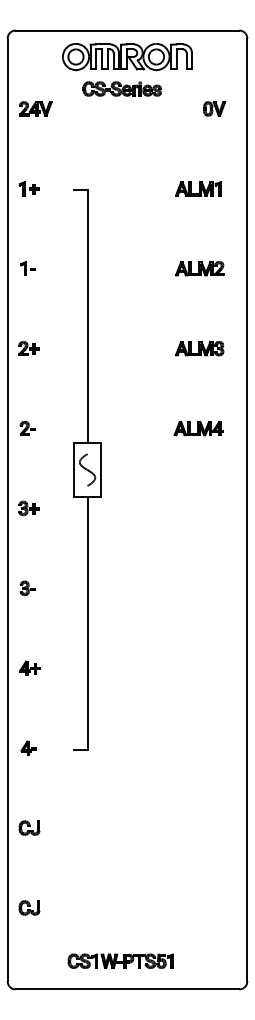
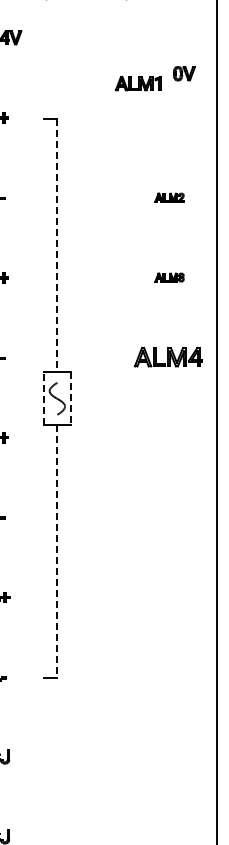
part: (121, 88) -> (91, 17), removed
part: (214, 108) -> (184, 73), moved
part: (198, 188) -> (138, 83), moved
part: (199, 268) -> (169, 197), size x0.6
line: (87, 316) -> (57, 245), solid -> dashed
part: (199, 348) -> (169, 277), size x0.6
part: (198, 428) -> (168, 357), size x1.4
line: (74, 470) -> (44, 399), solid -> dashed
line: (100, 470) -> (70, 399), solid -> dashed
line: (87, 623) -> (57, 552), solid -> dashed

